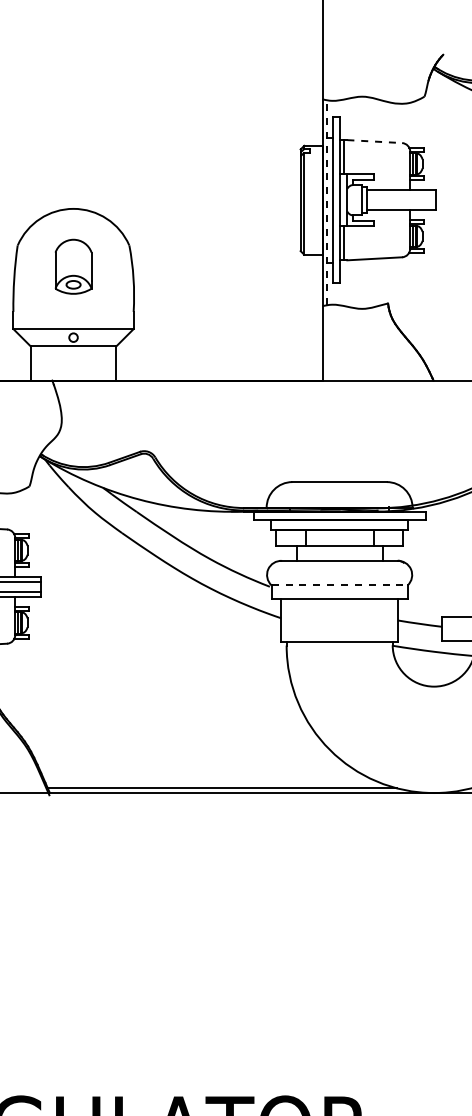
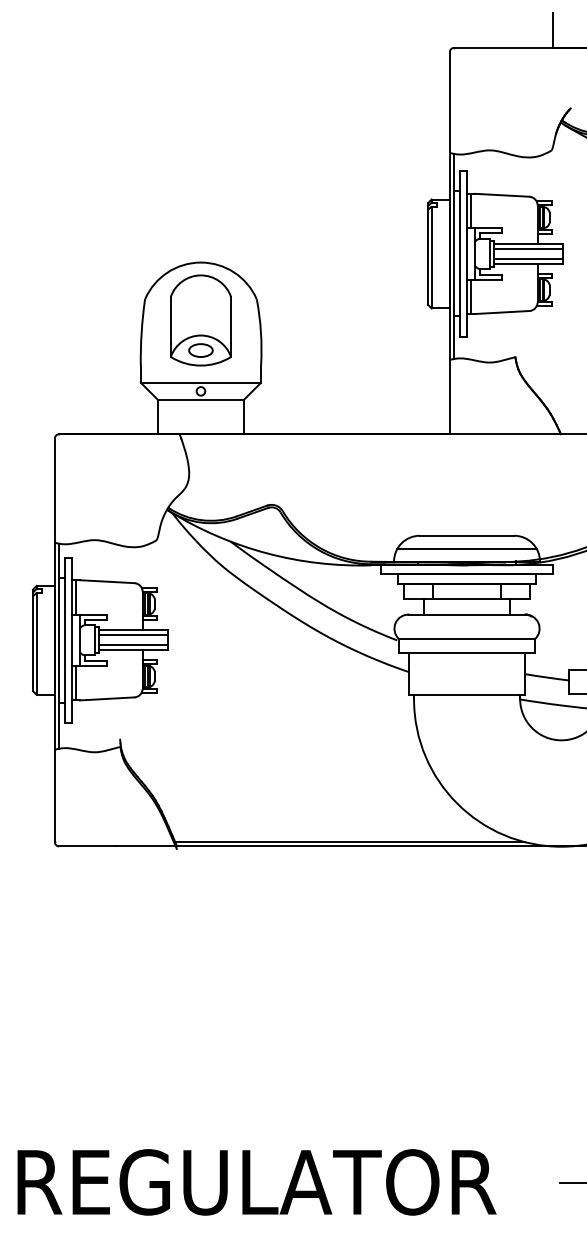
line: (375, 141) -> (502, 195), dashed -> solid
line: (401, 194) -> (528, 248), added
line: (327, 201) -> (454, 255), dashed -> solid
line: (401, 204) -> (528, 258), added
part: (73, 266) -> (200, 320), size x1.67
line: (339, 494) -> (466, 548), added
line: (340, 585) -> (467, 639), dashed -> solid

